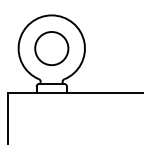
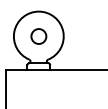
circle: (51, 48) -> (38, 36), size x0.6

